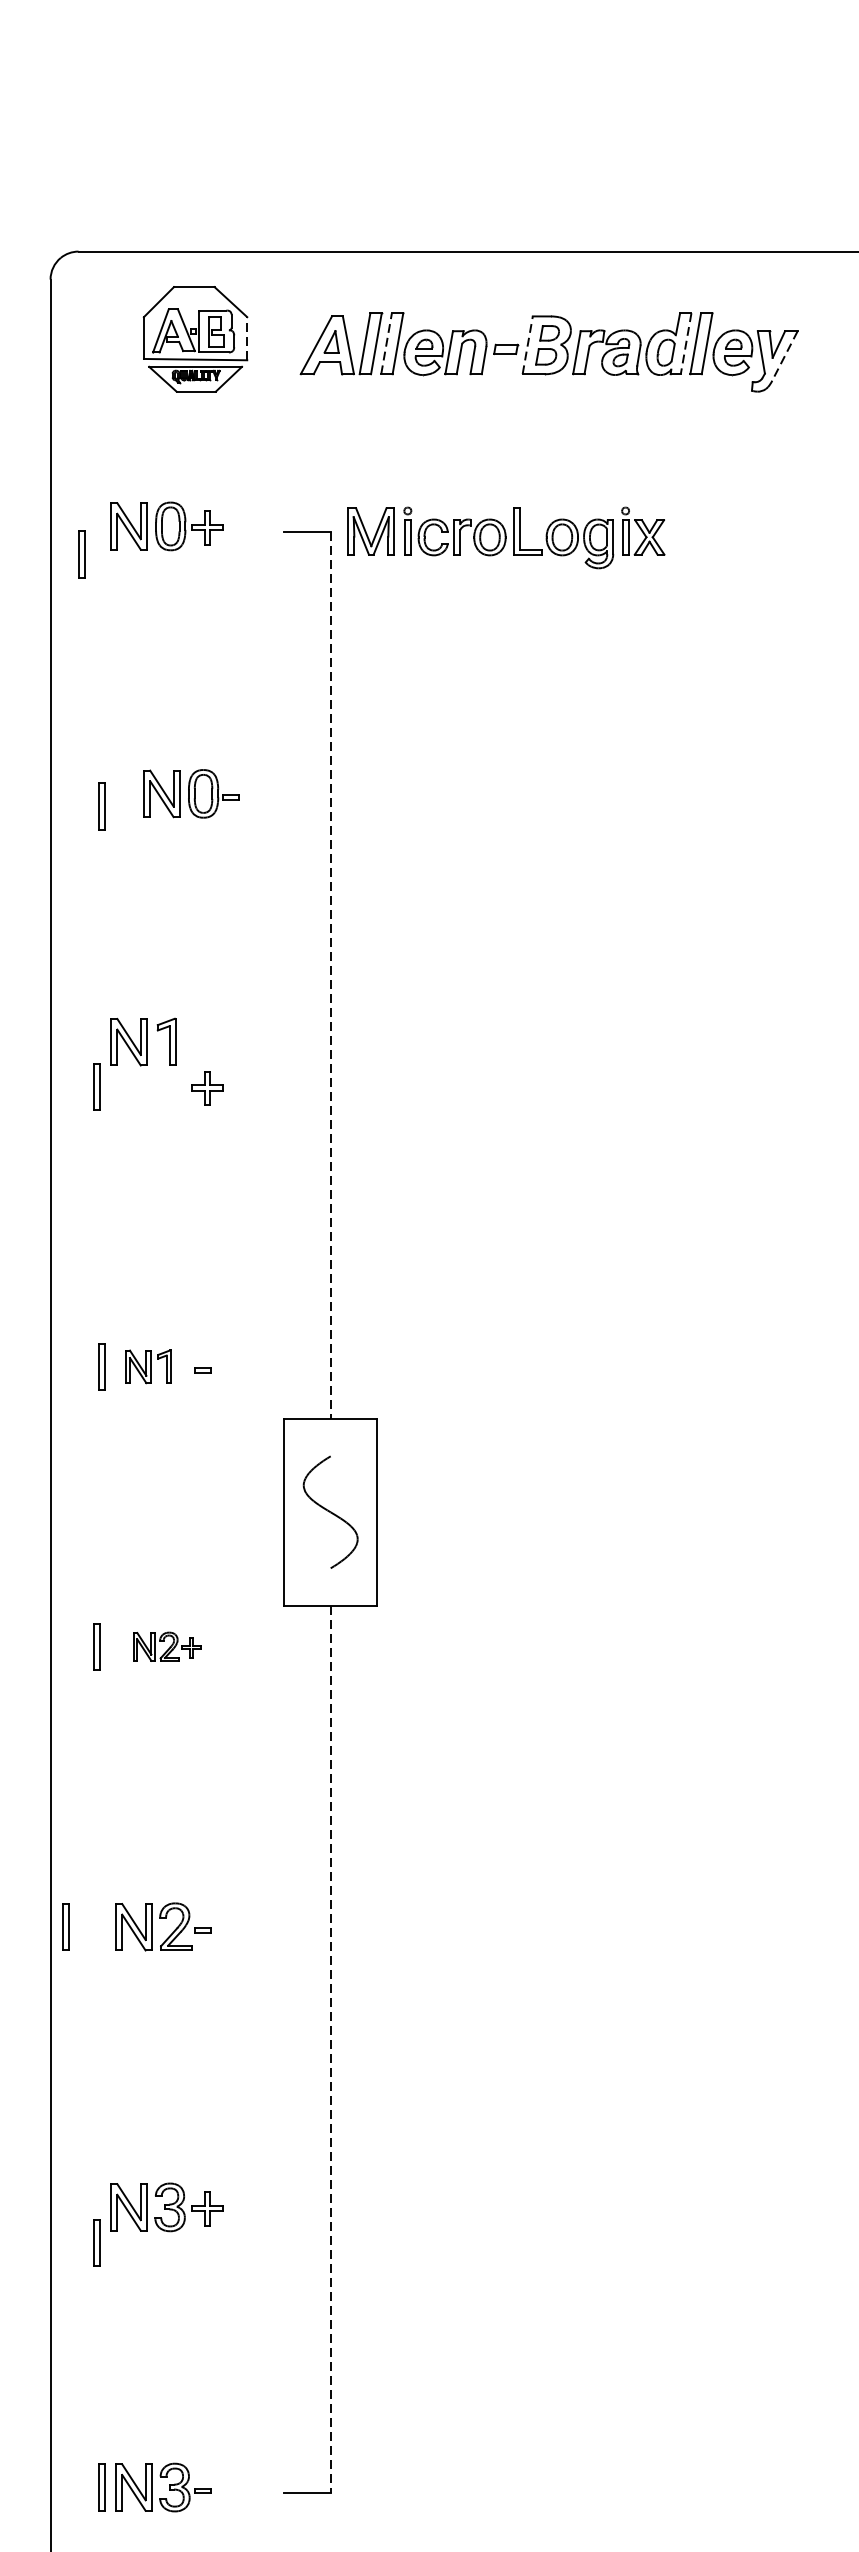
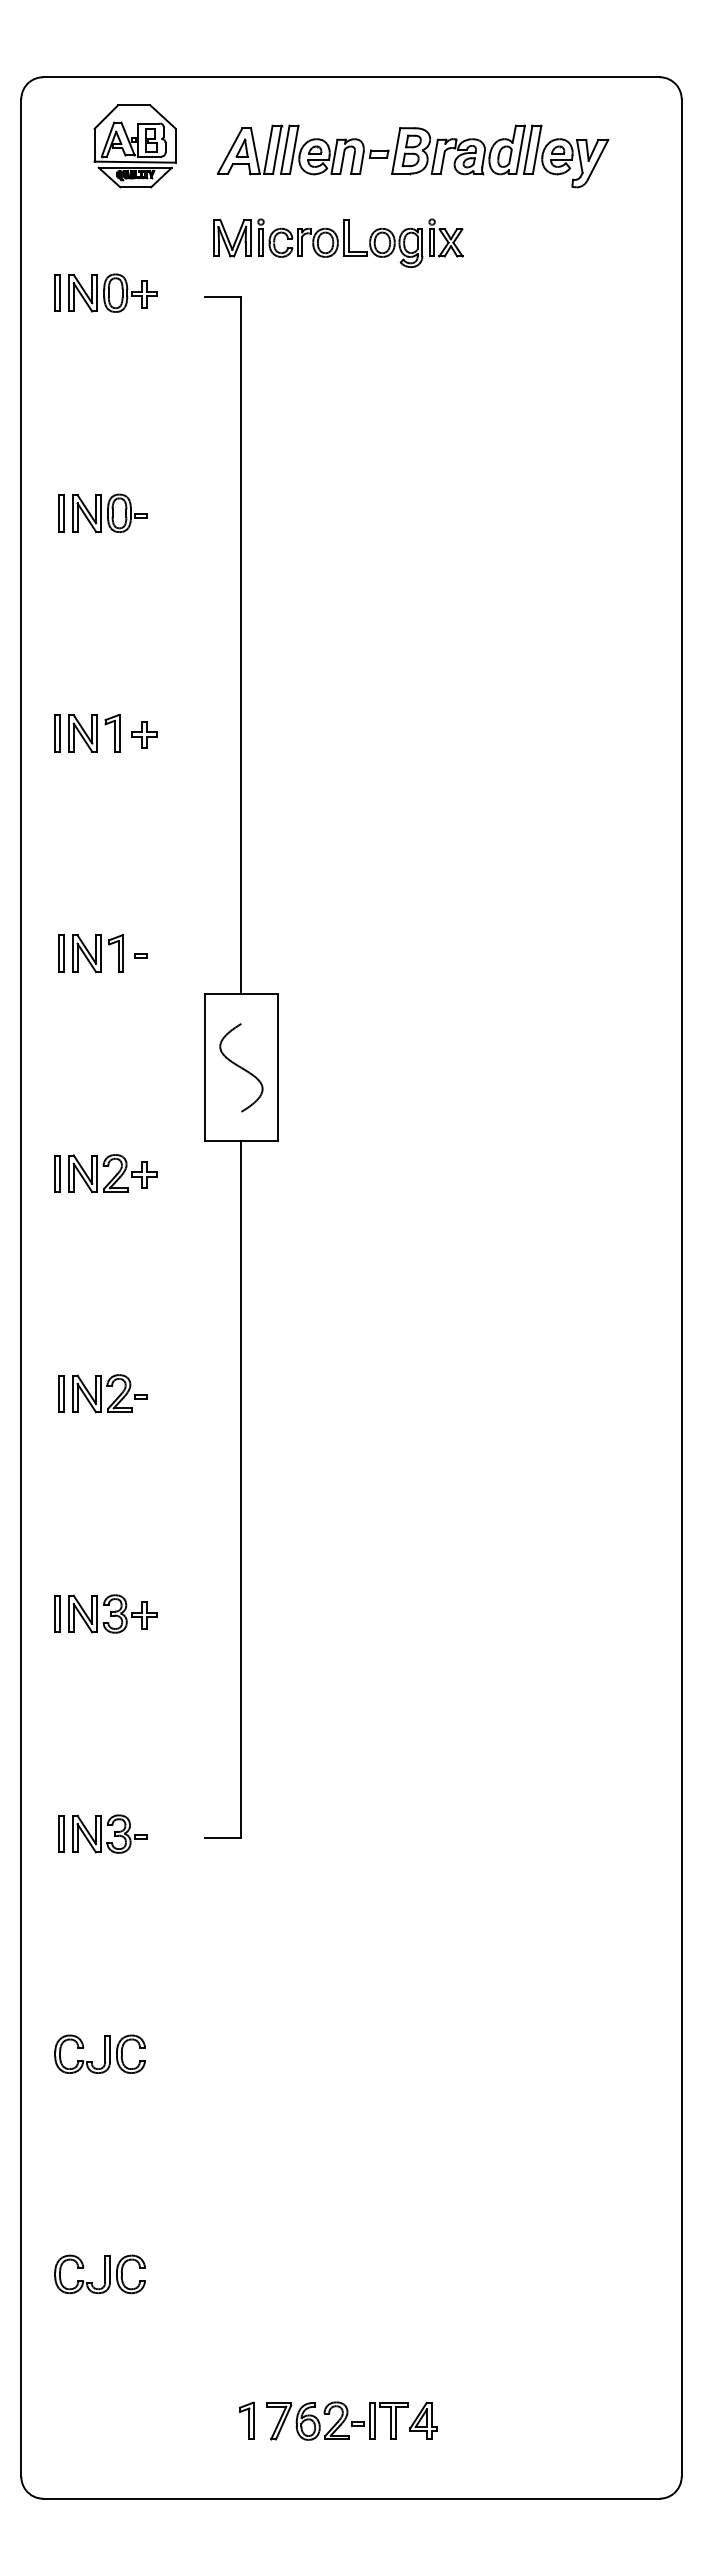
line: (246, 338) -> (175, 145), dashed -> solid
line: (386, 343) -> (285, 149), dashed -> solid
line: (528, 344) -> (396, 150), dashed -> solid
line: (685, 344) -> (520, 150), dashed -> solid
line: (785, 356) -> (598, 159), dashed -> solid
part: (506, 536) -> (338, 242), moved
part: (81, 553) -> (57, 292), moved
part: (190, 792) -> (109, 512), moved
line: (330, 974) -> (241, 645), dashed -> solid
part: (143, 1042) -> (94, 733), moved
part: (147, 1366) -> (97, 953), size x1.43
part: (166, 1646) -> (112, 1173), size x1.67
part: (66, 1926) -> (61, 1393), moved
line: (330, 2048) -> (241, 1489), dashed -> solid
part: (96, 2242) -> (57, 1613), moved

